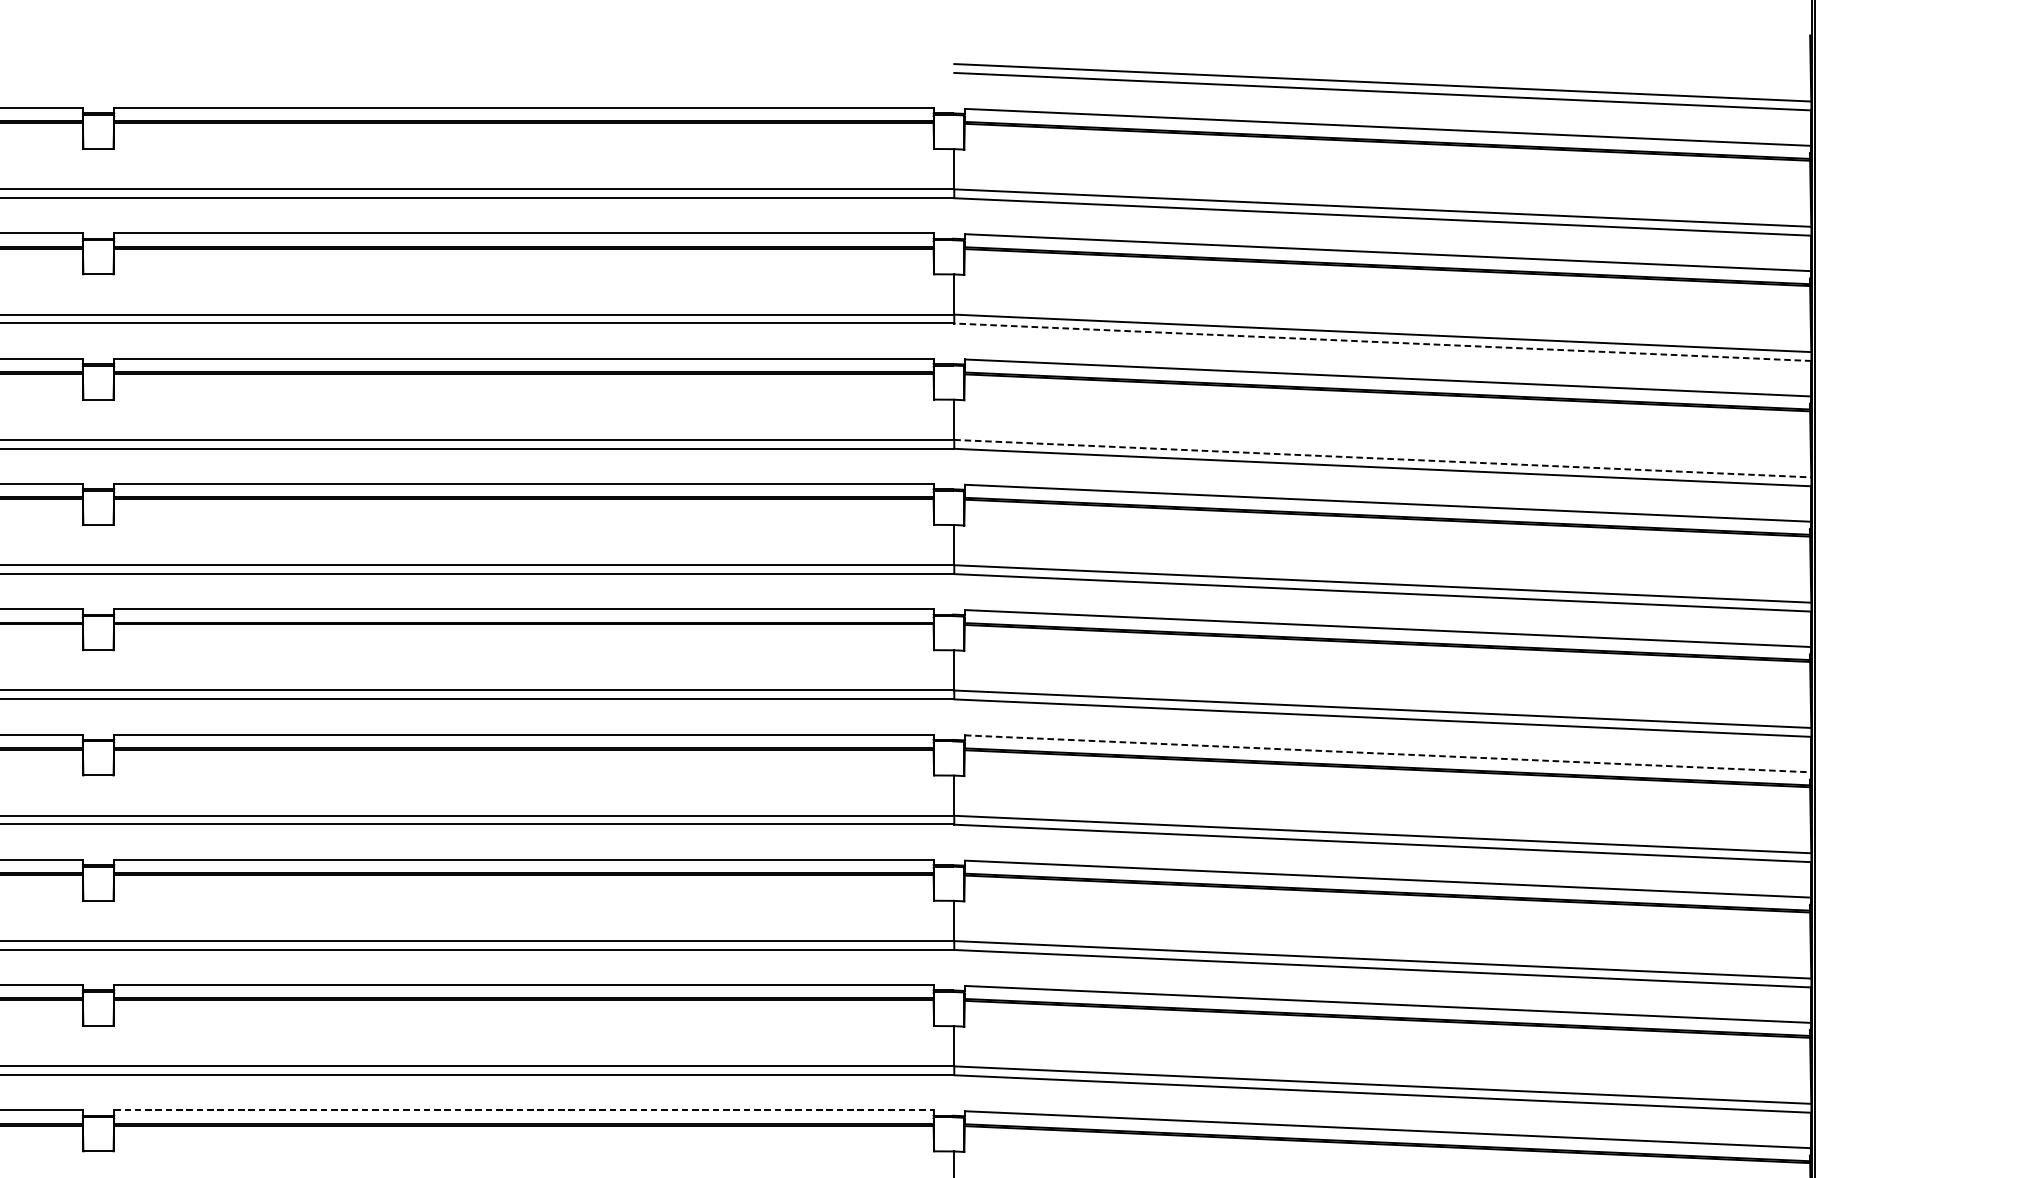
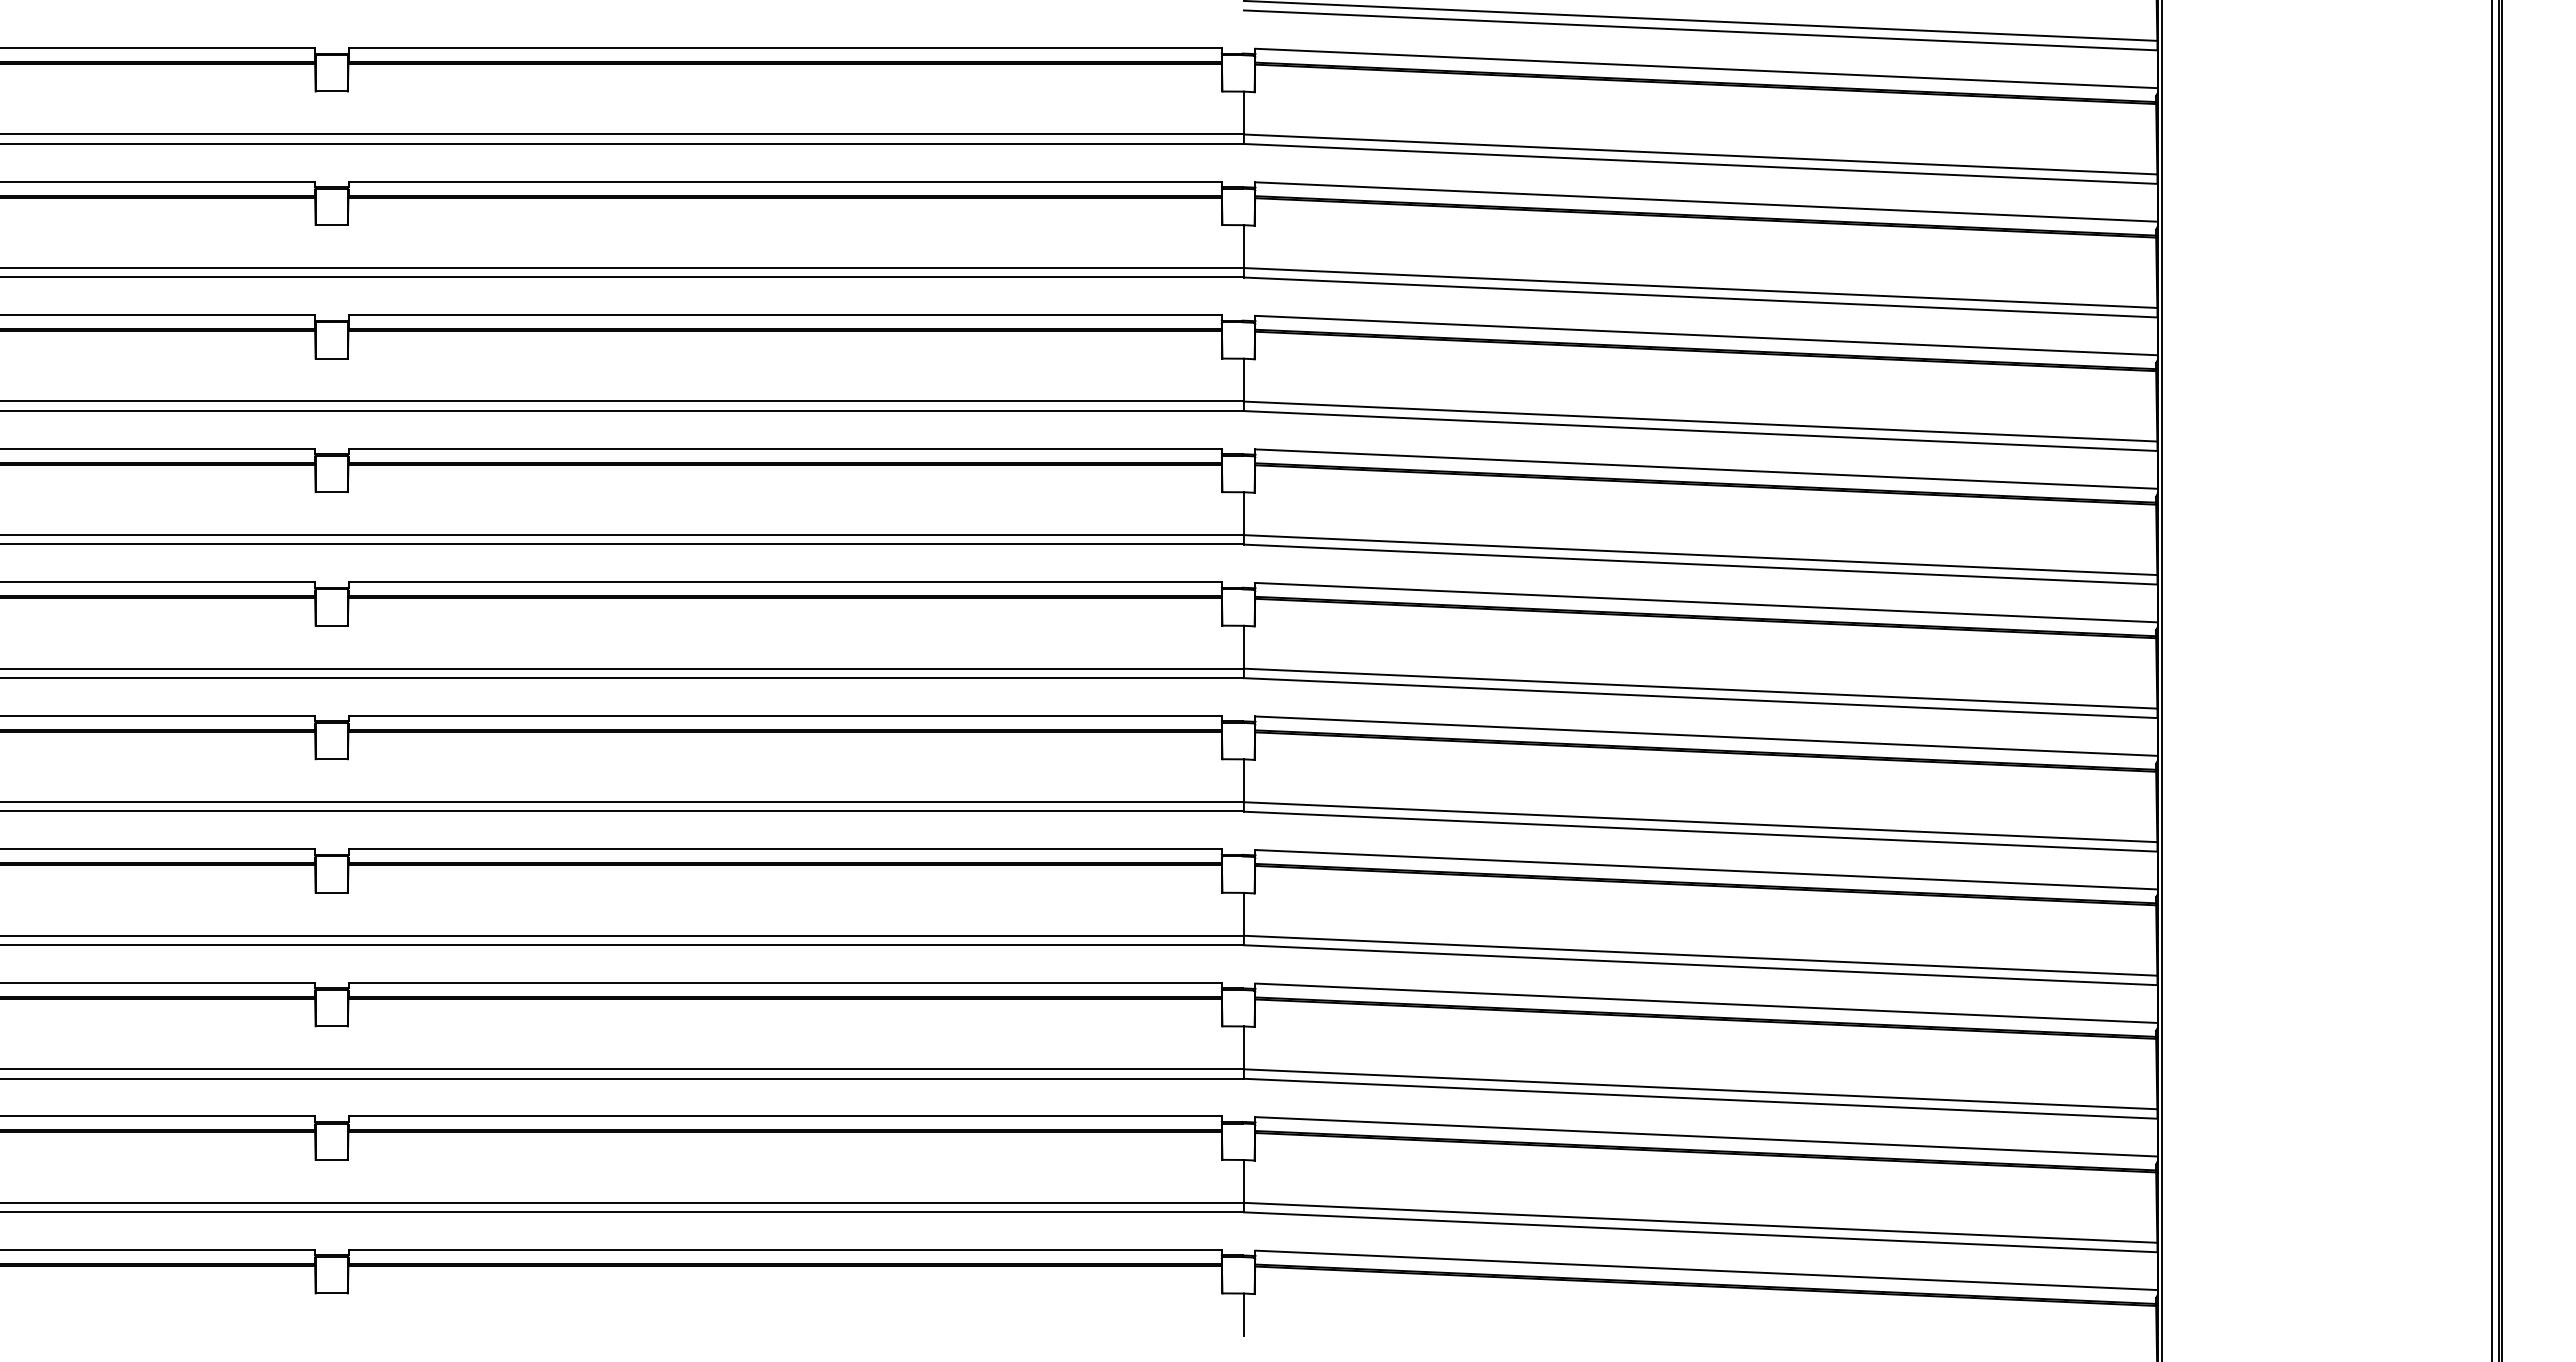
line: (1382, 342) -> (1700, 297), dashed -> solid
line: (1383, 458) -> (1701, 421), dashed -> solid
line: (1388, 754) -> (1706, 736), dashed -> solid
line: (524, 1110) -> (785, 1116), dashed -> solid

